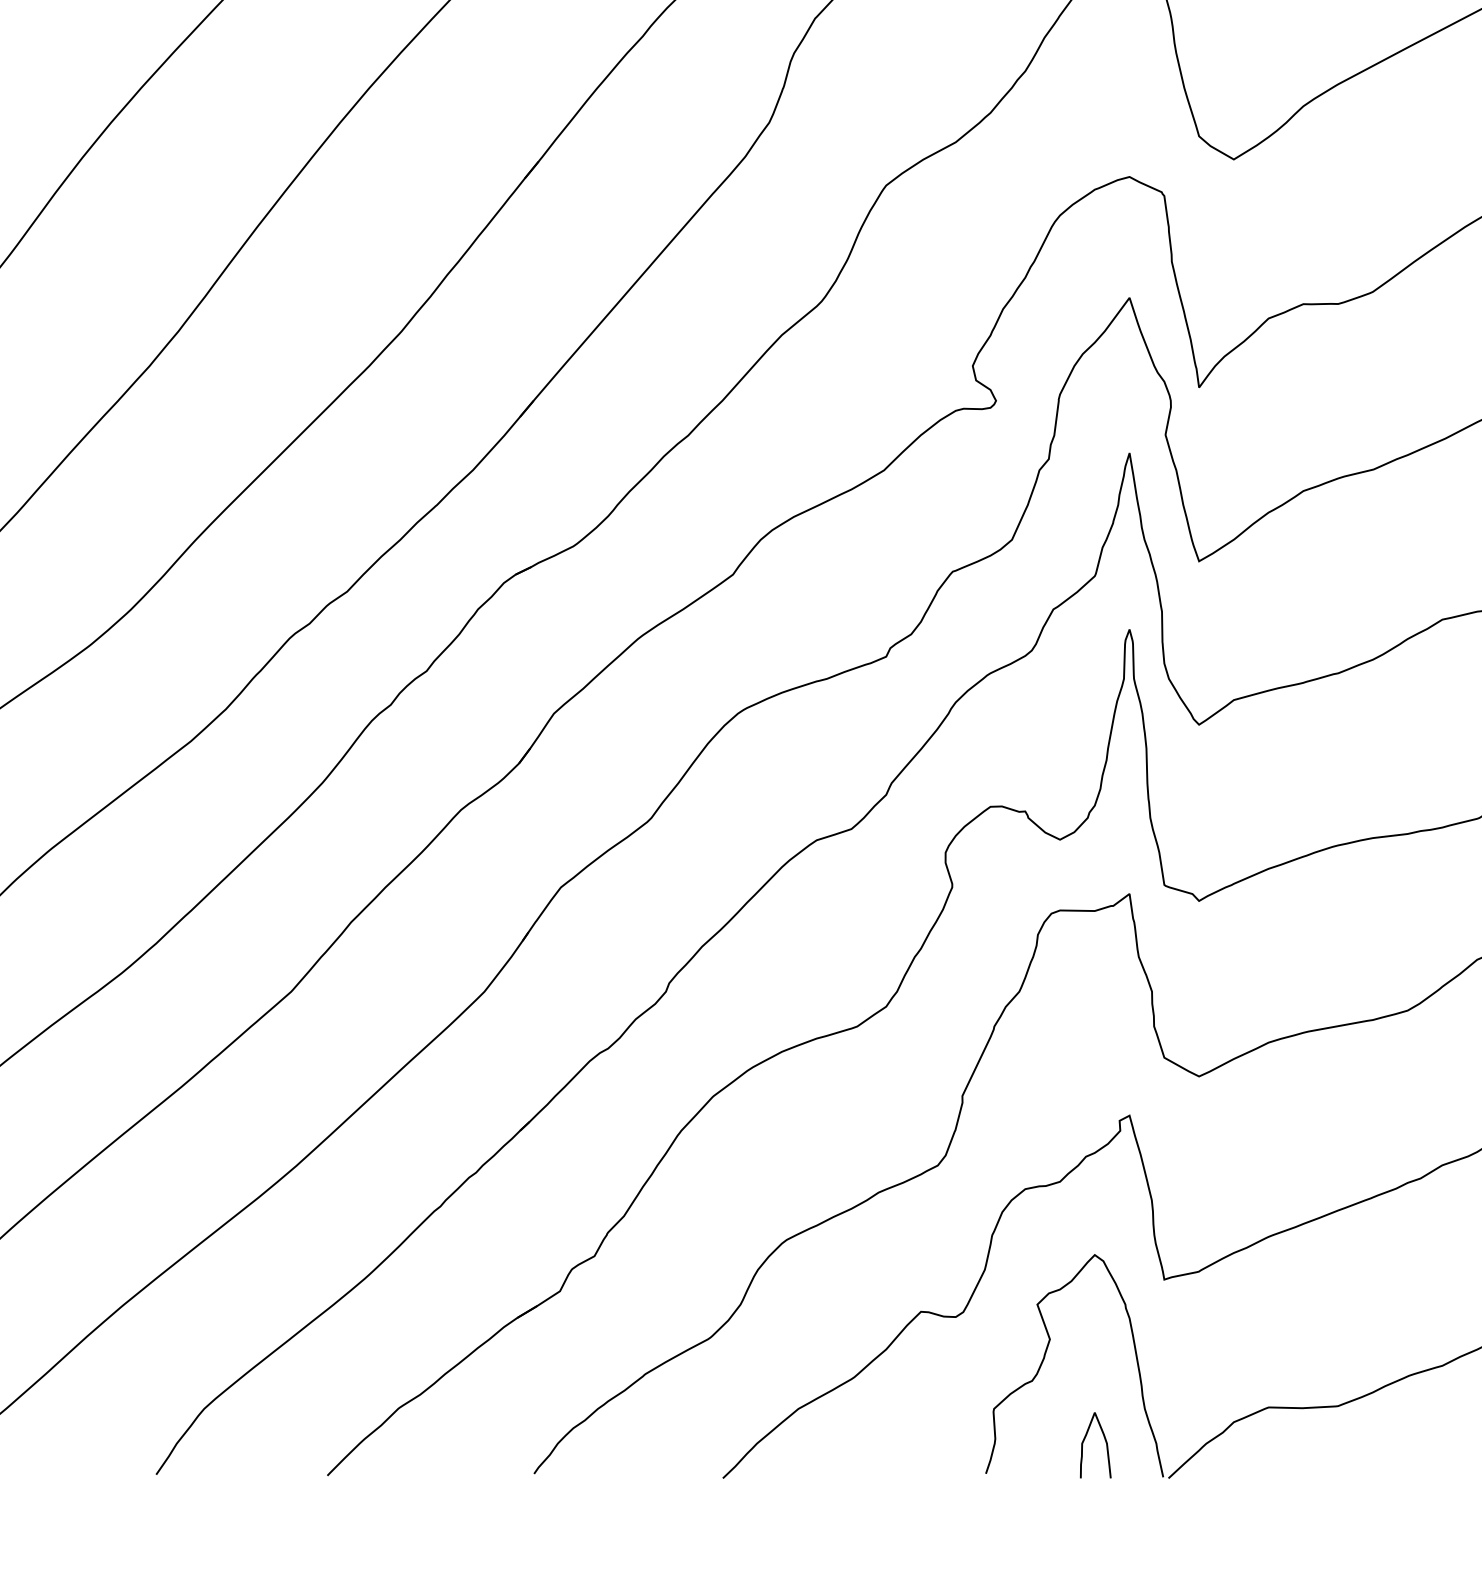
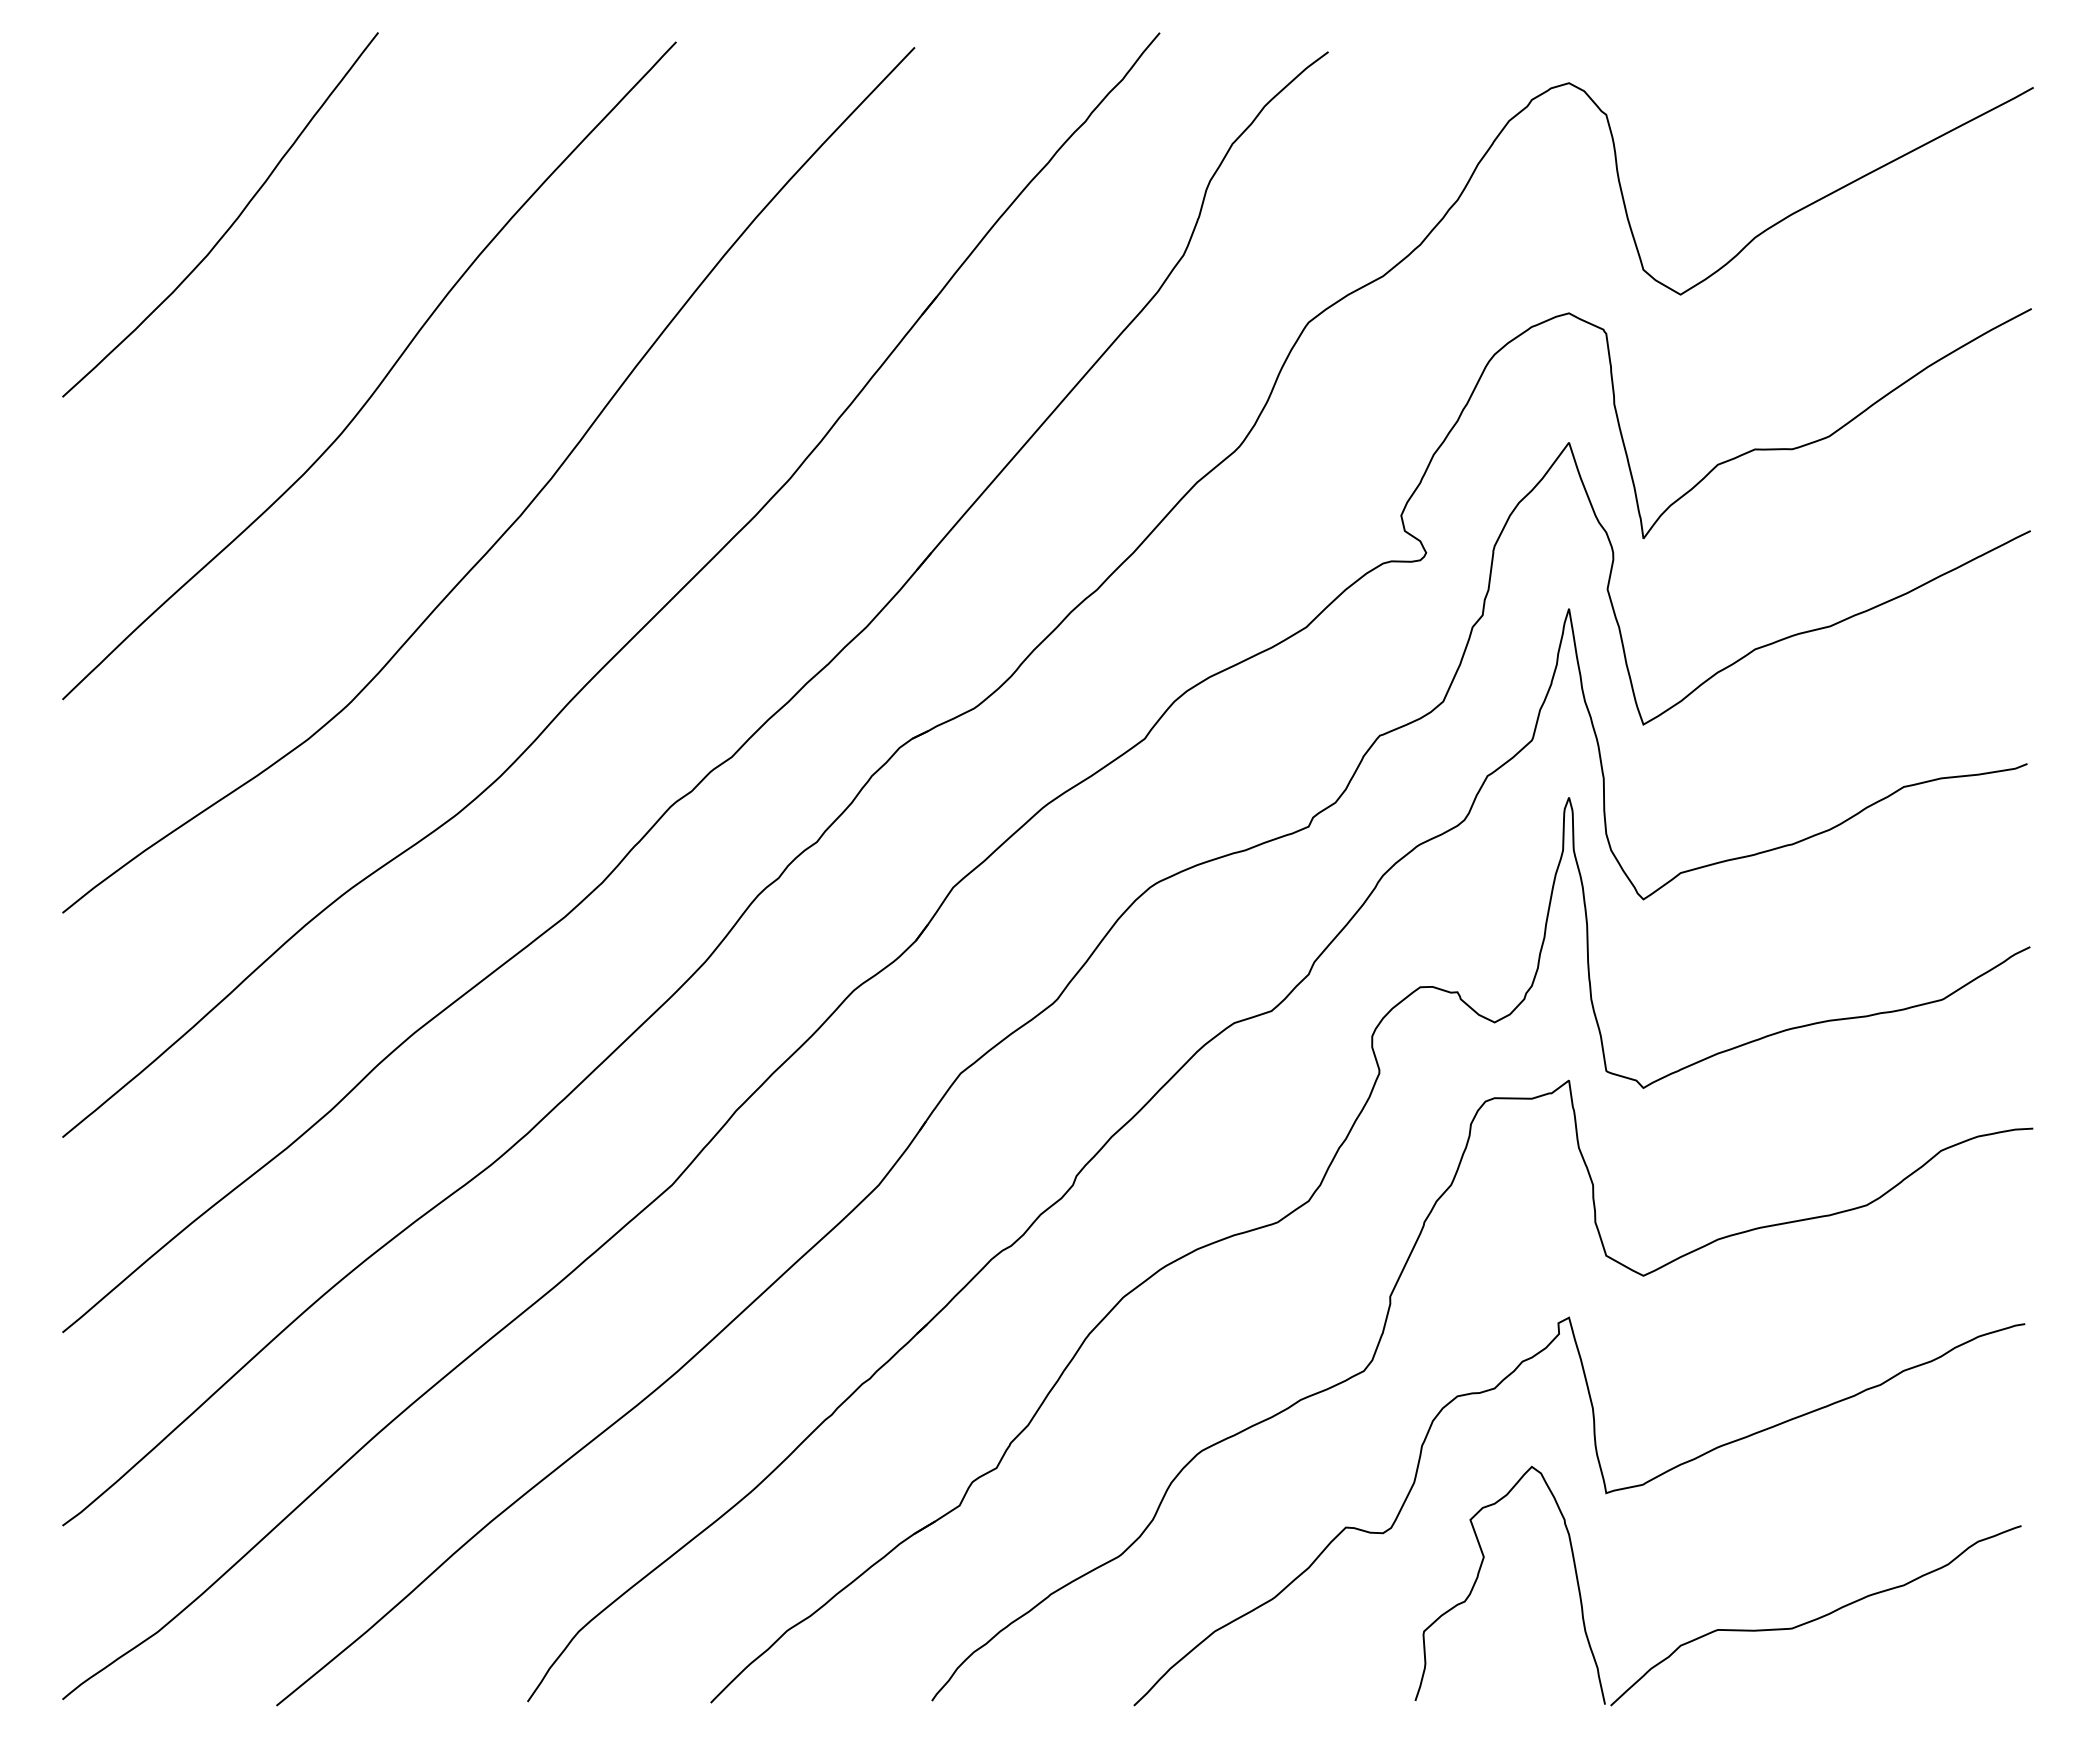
curve: (1104, 1440) -> (1542, 1665), removed

